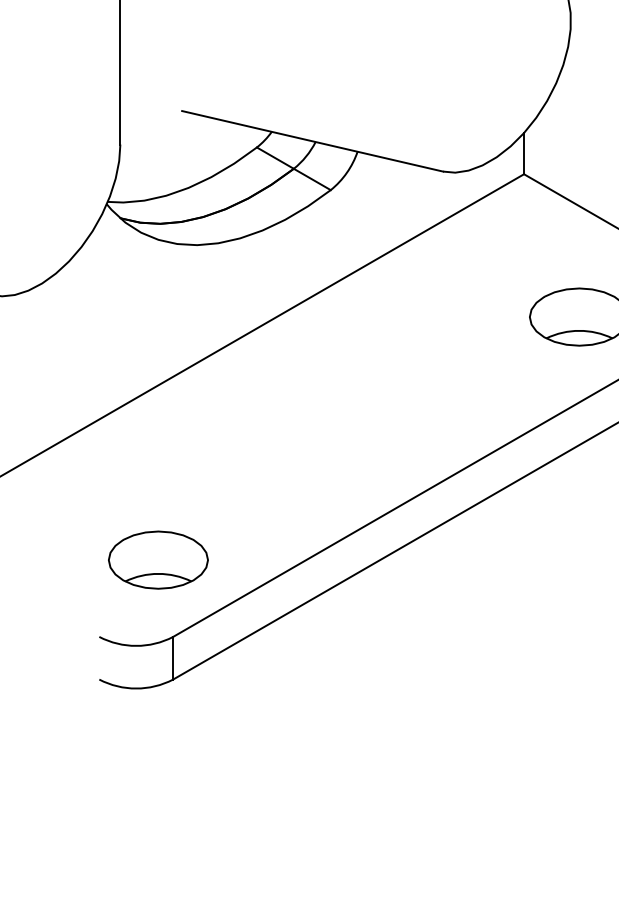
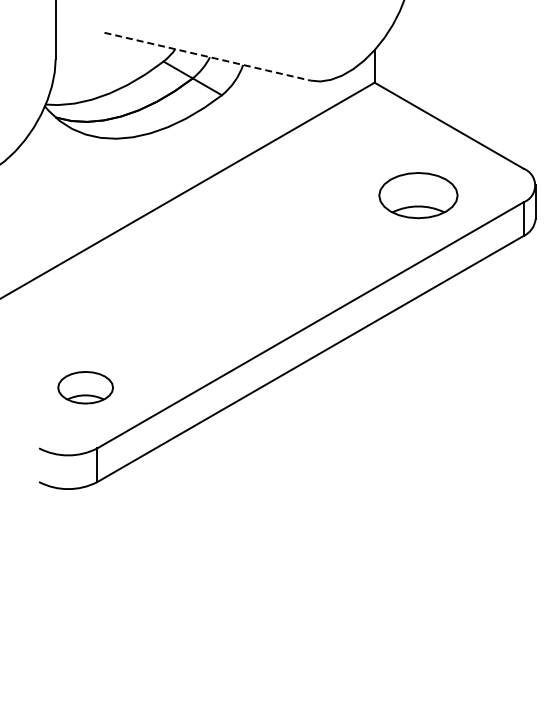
line: (312, 141) -> (207, 56), solid -> dashed
part: (158, 559) -> (85, 387), size x0.7

